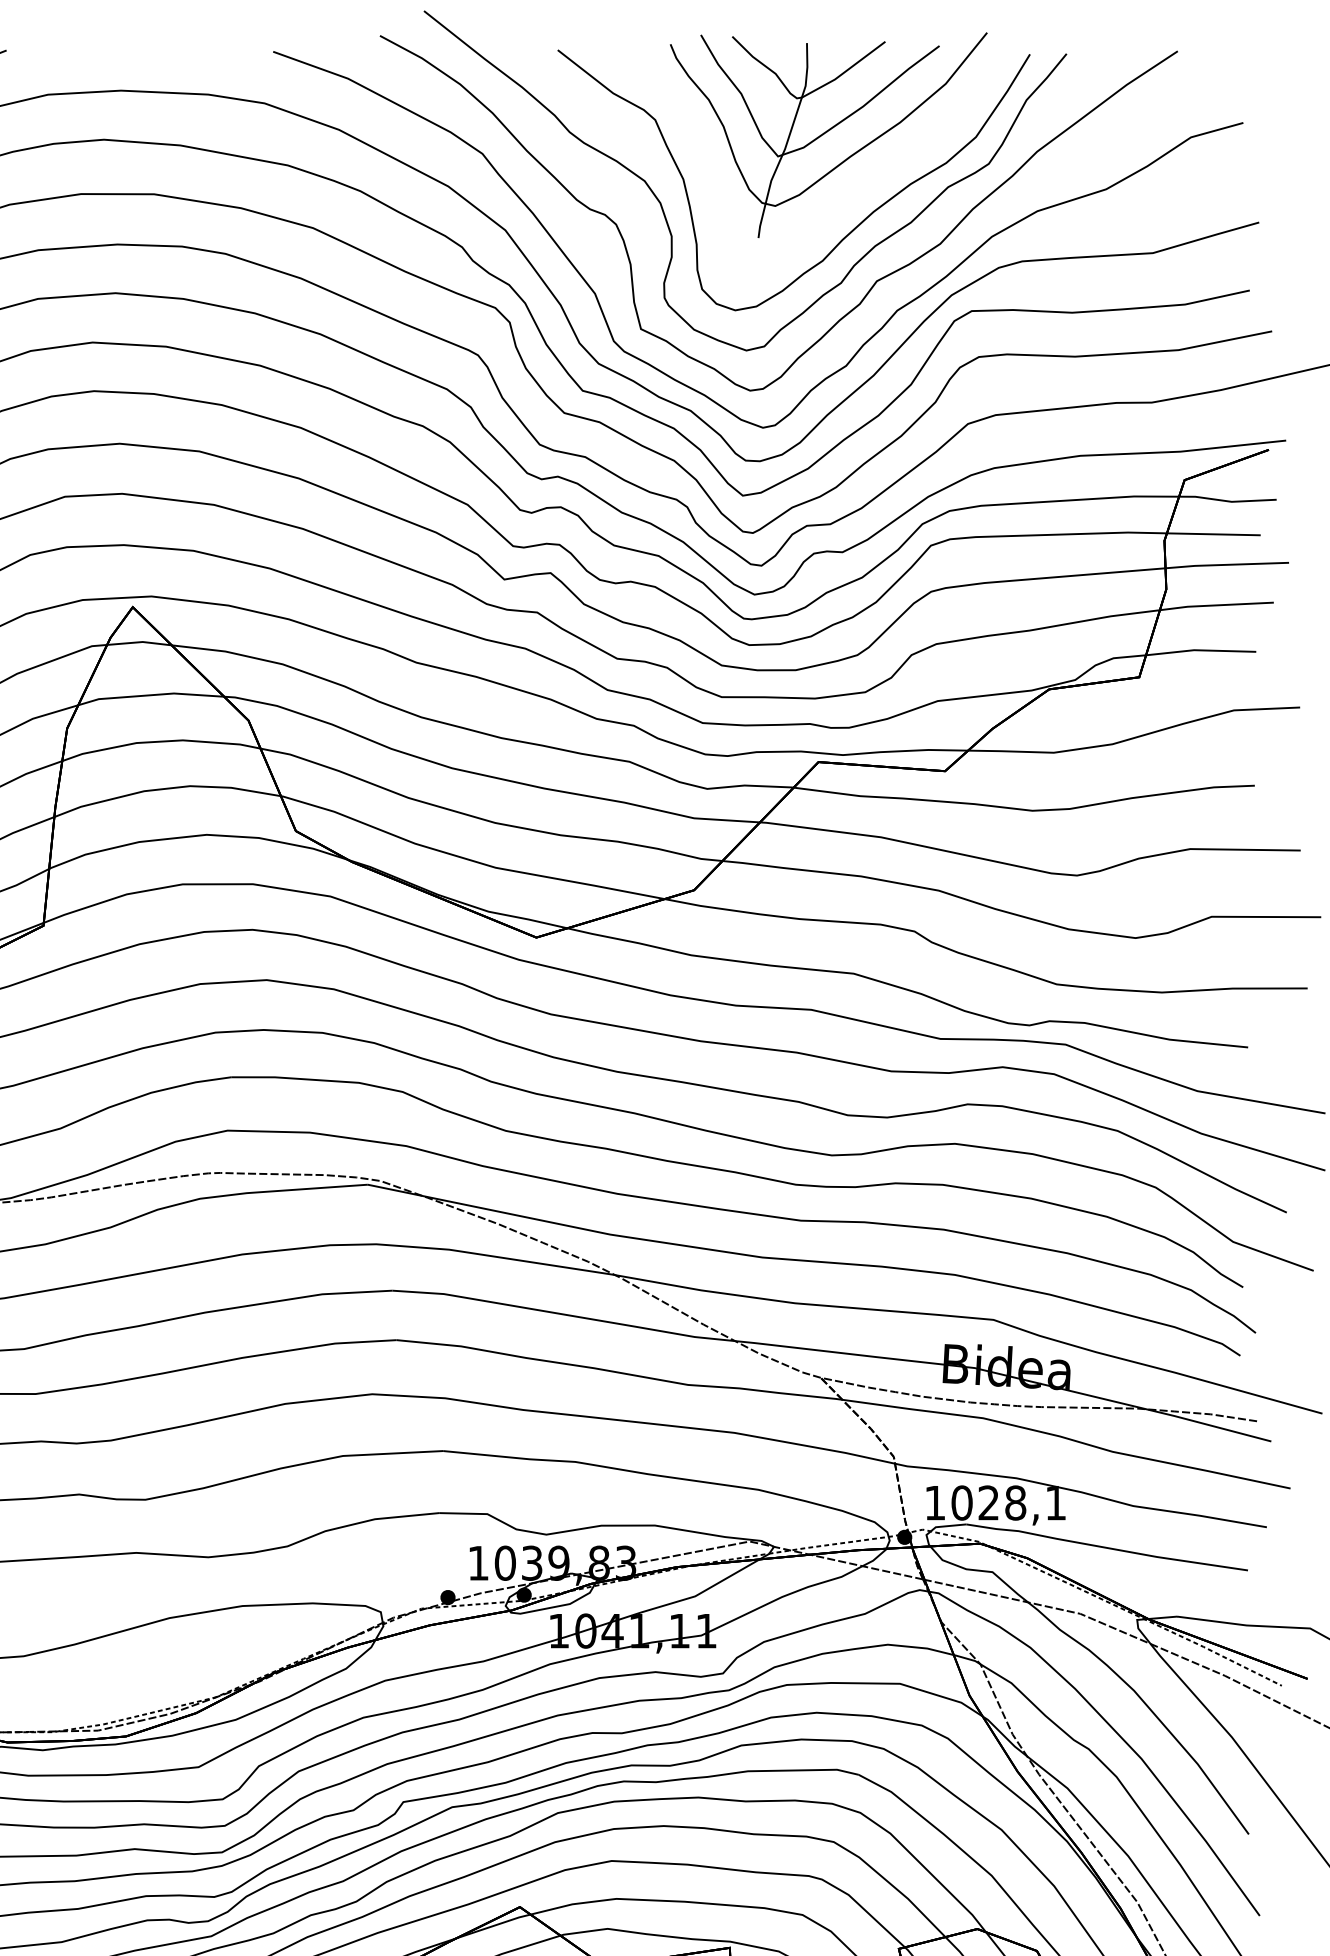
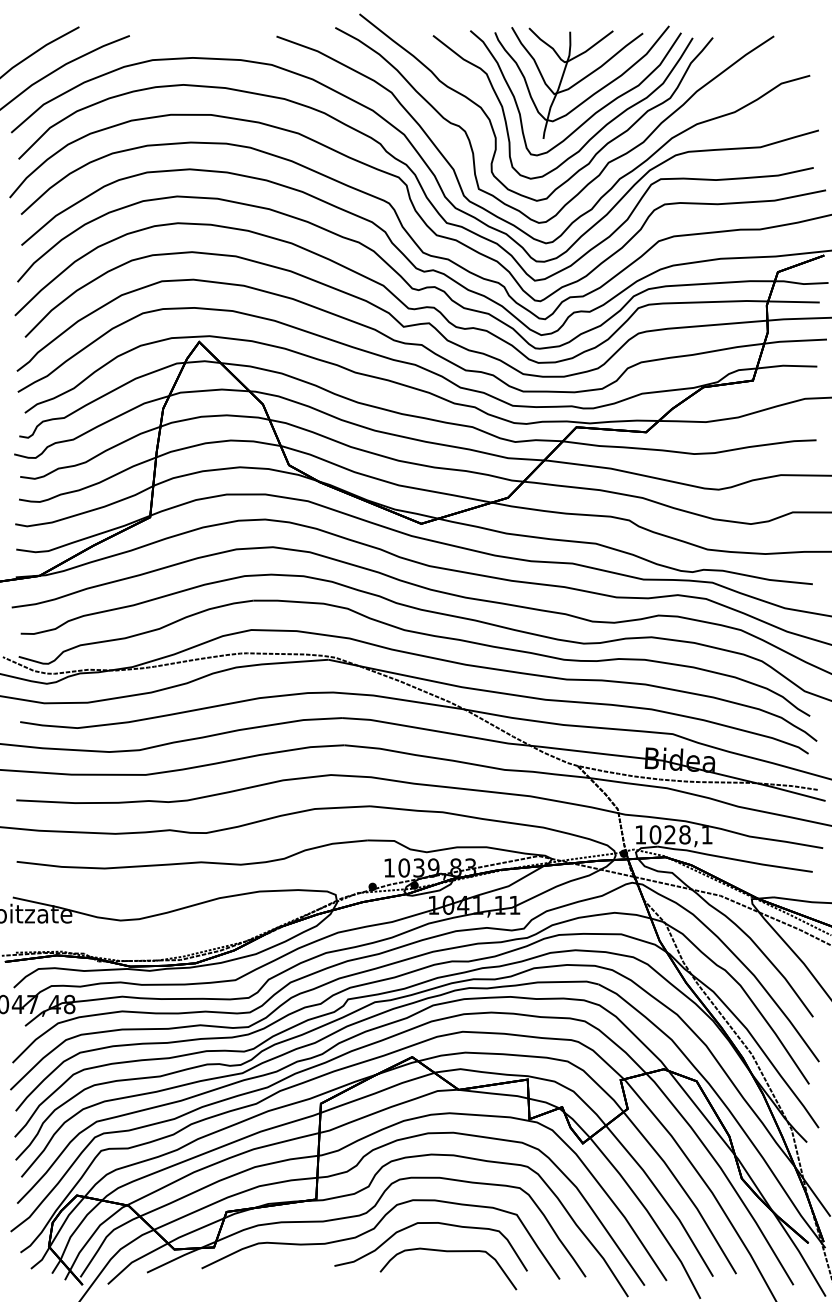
curve: (851, 189) -> (594, 112), added

